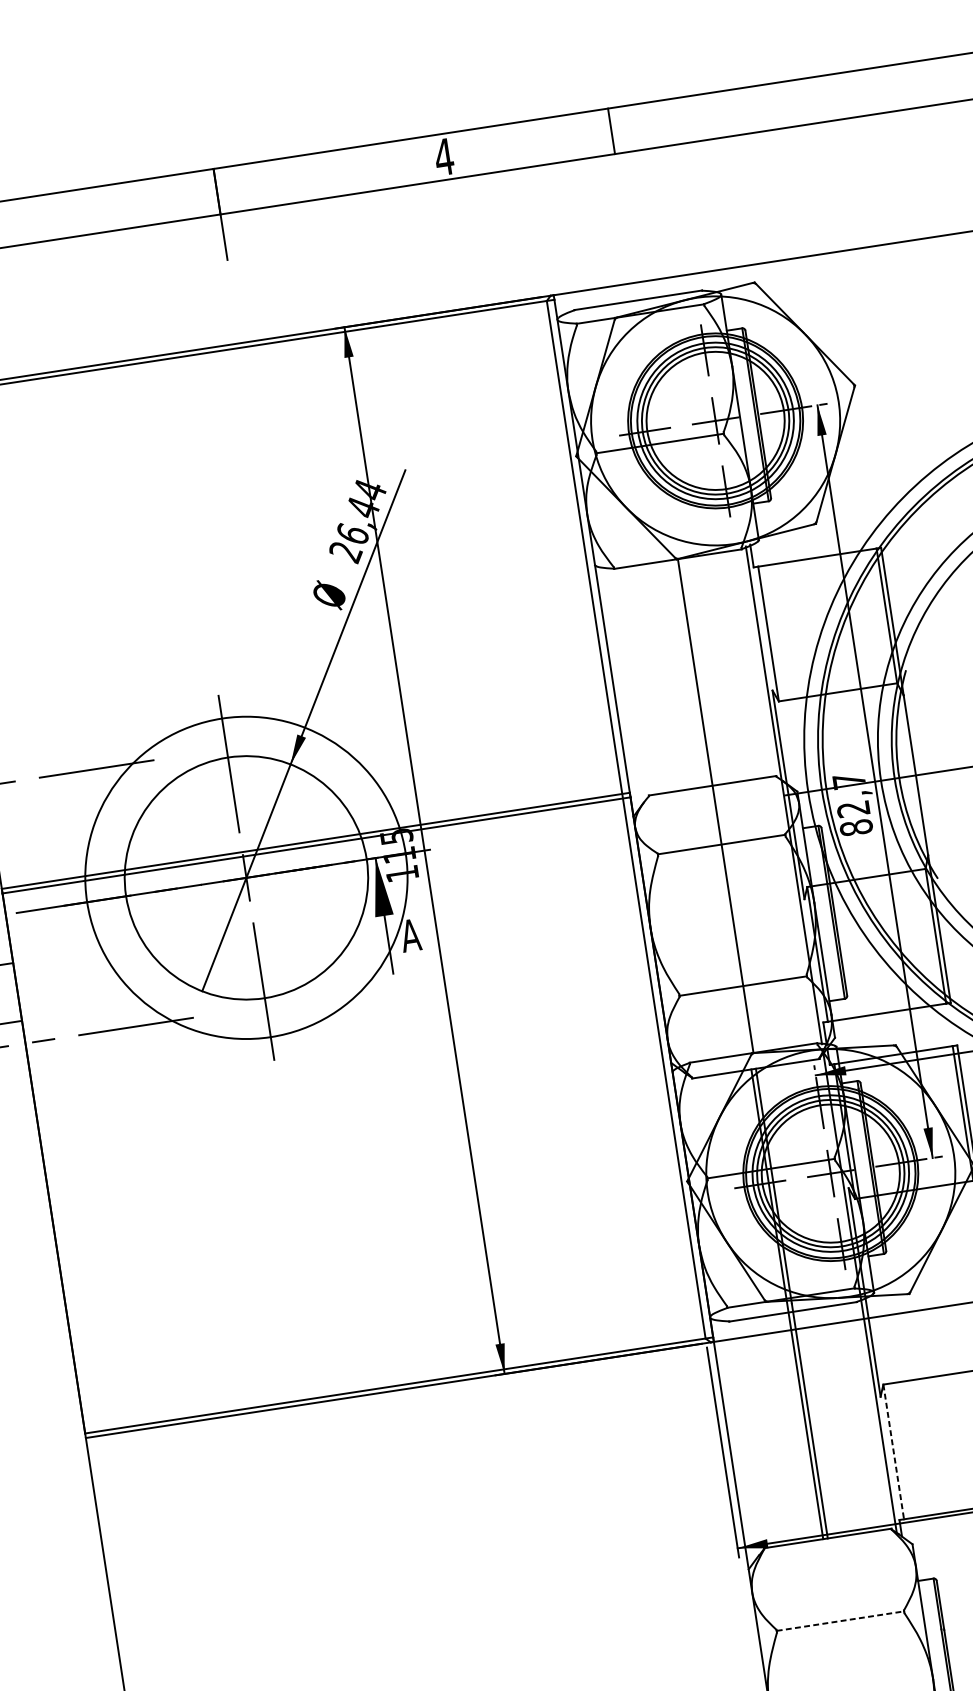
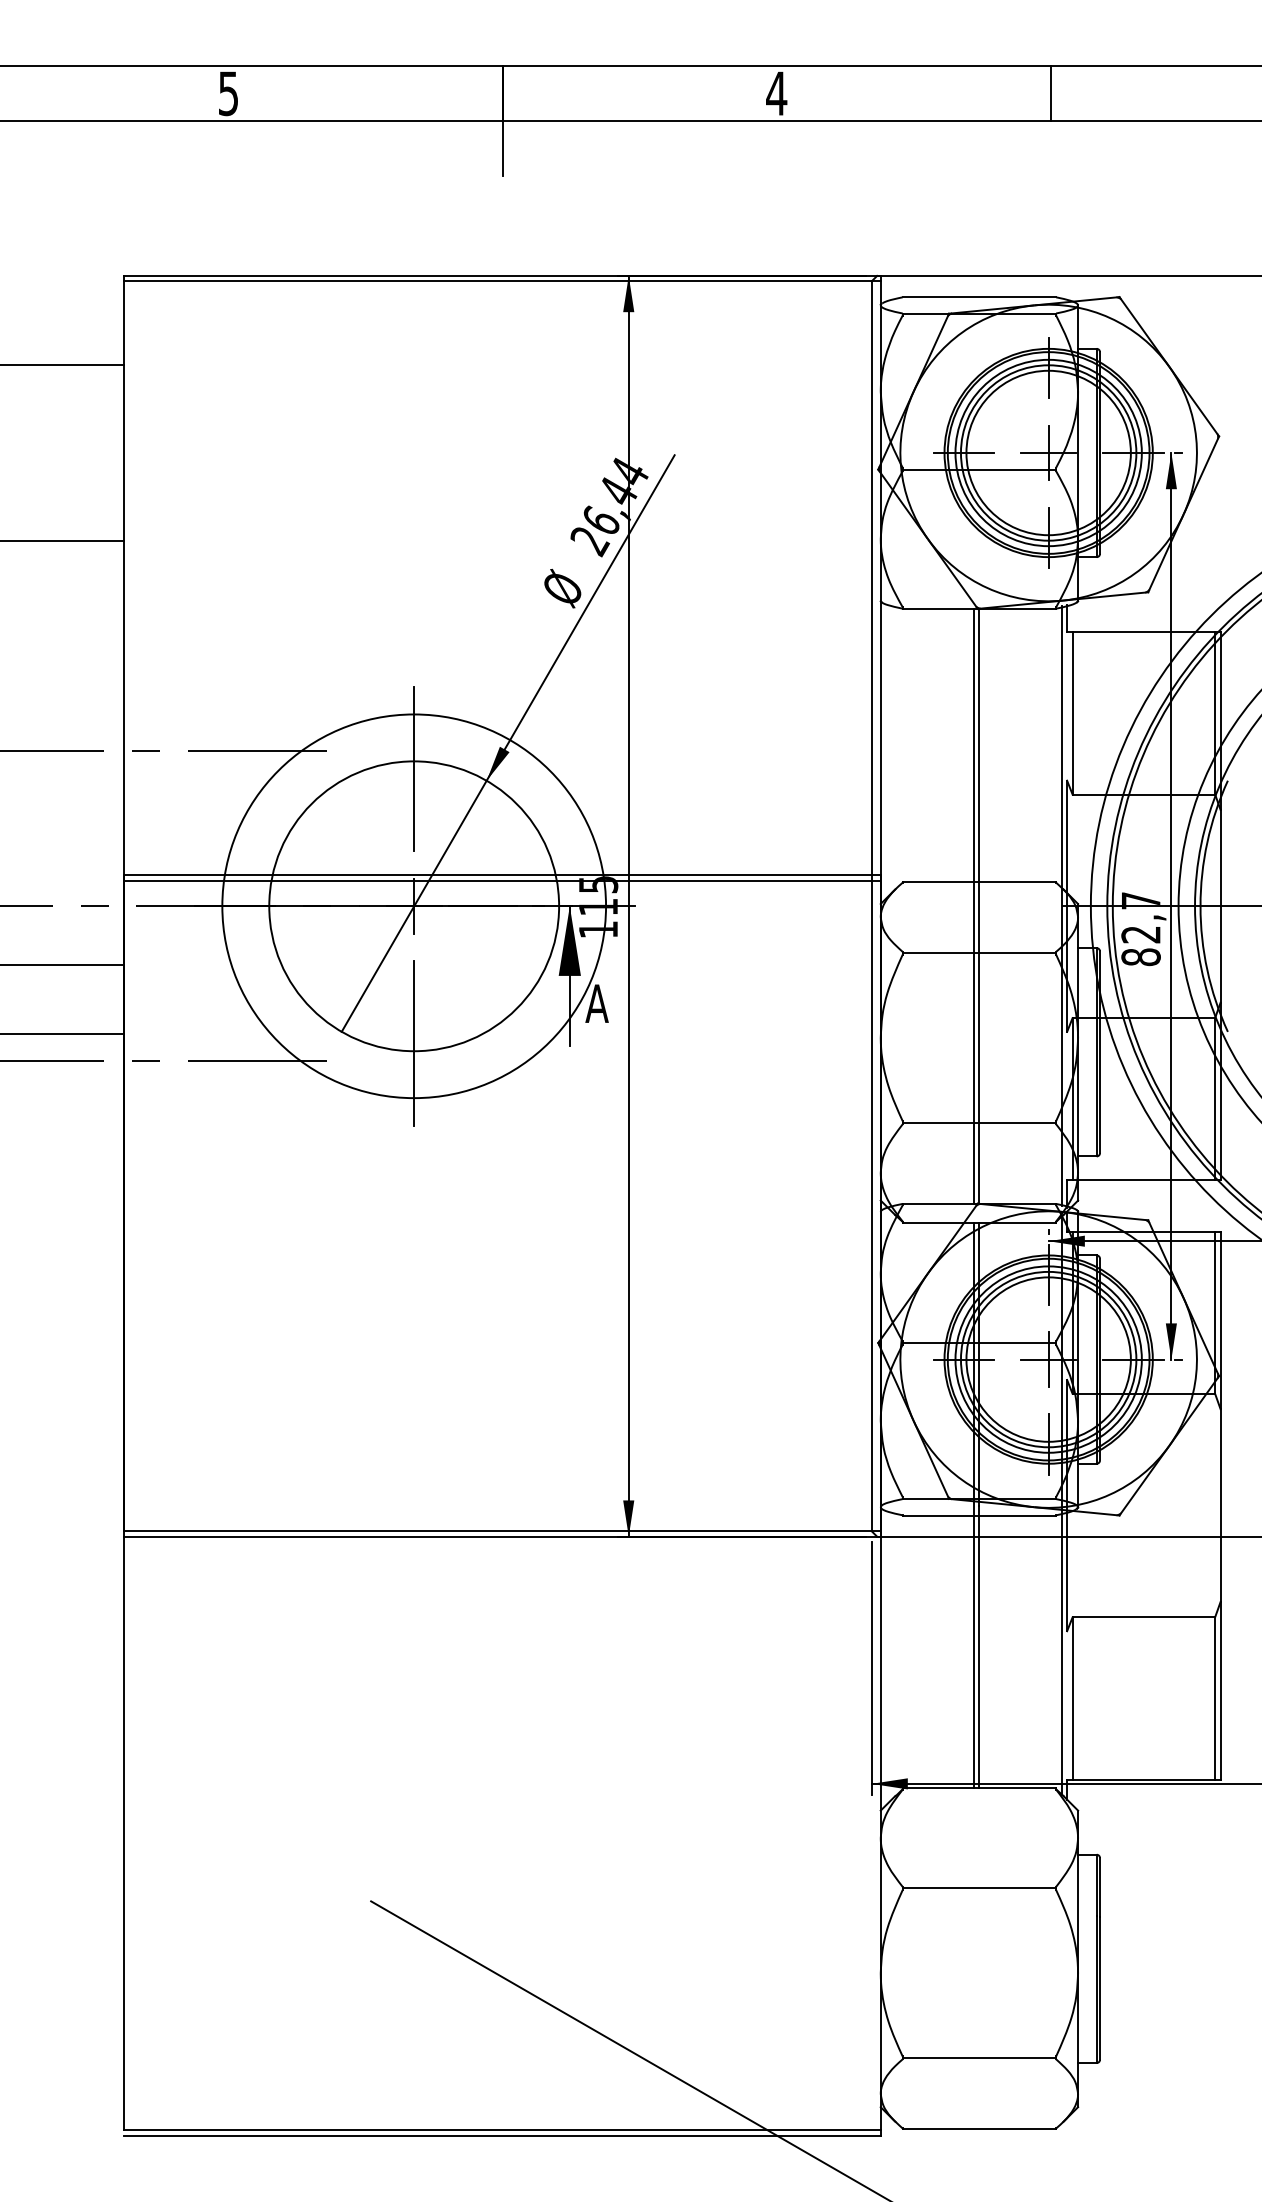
line: (611, 131) -> (1051, 93), moved
line: (710, 806) -> (973, 905), added
line: (893, 1452) -> (1072, 1699), dashed -> solid
line: (840, 1621) -> (979, 1888), dashed -> solid

